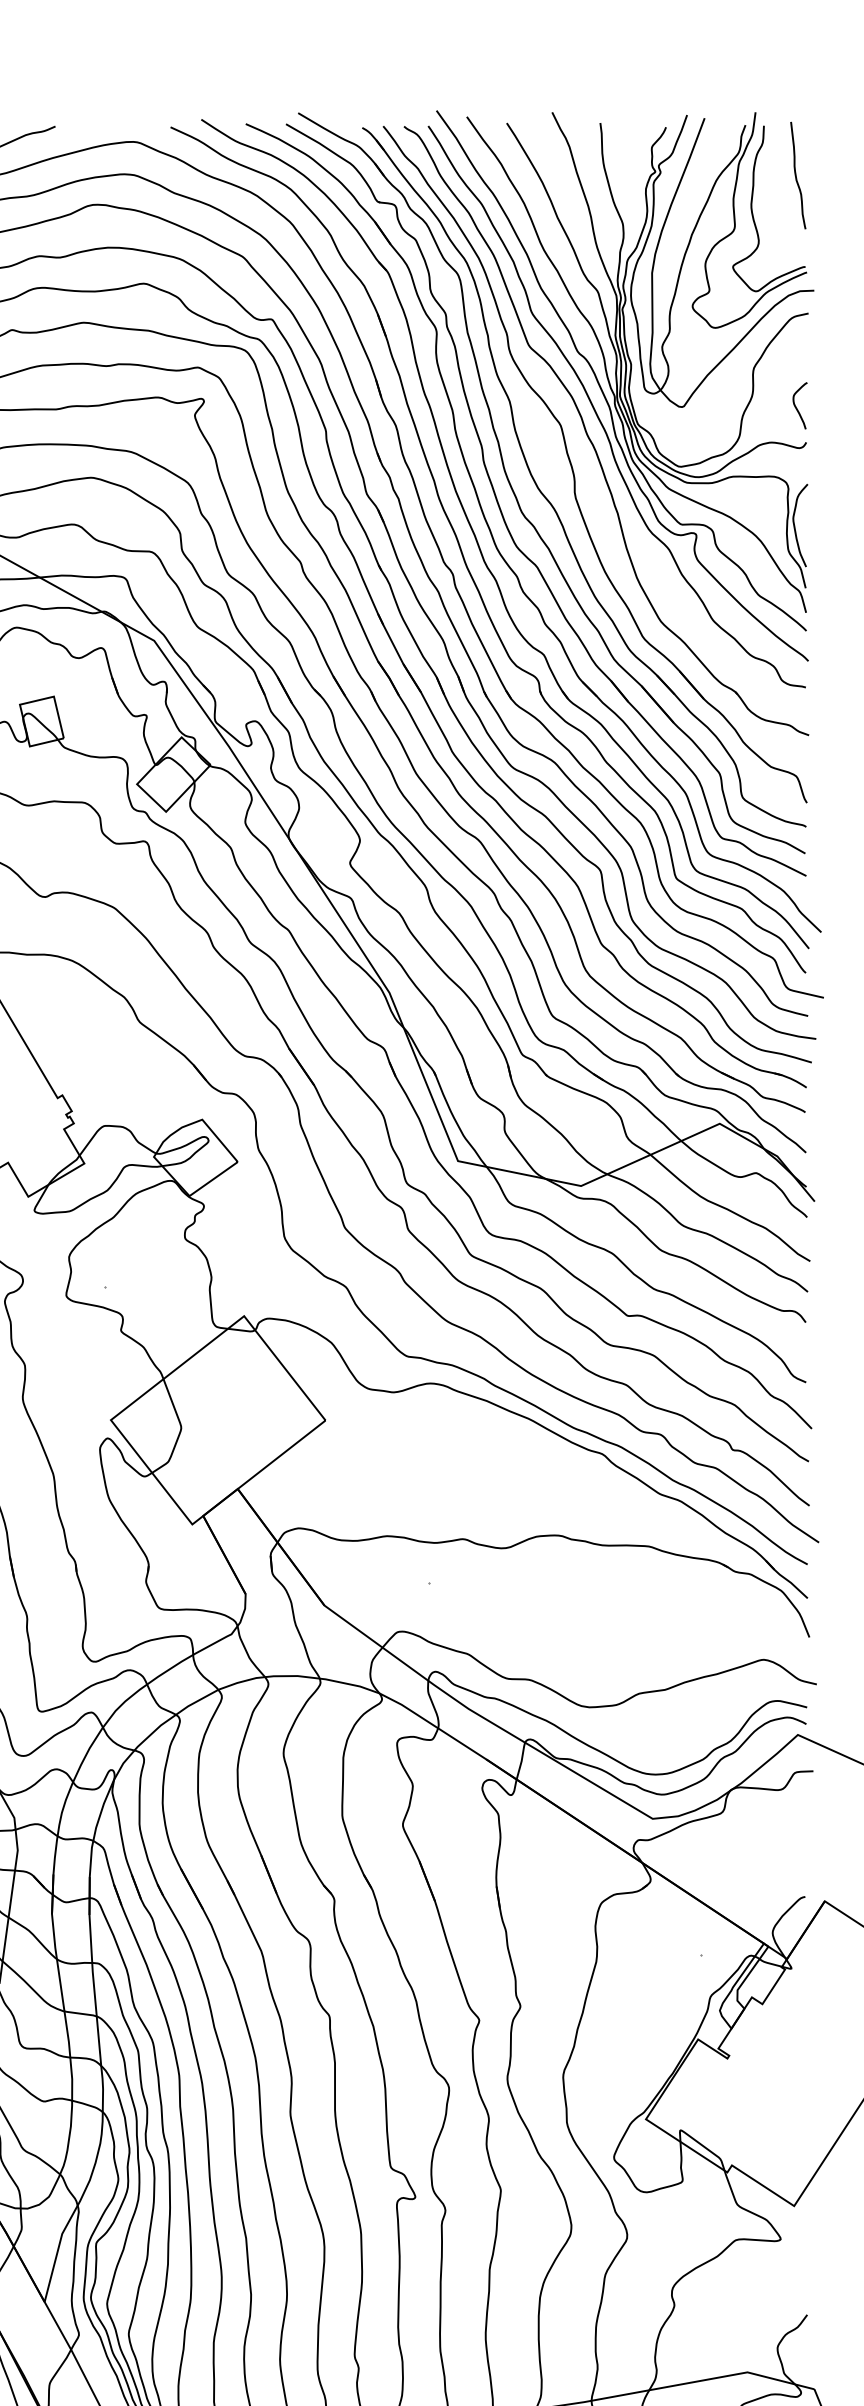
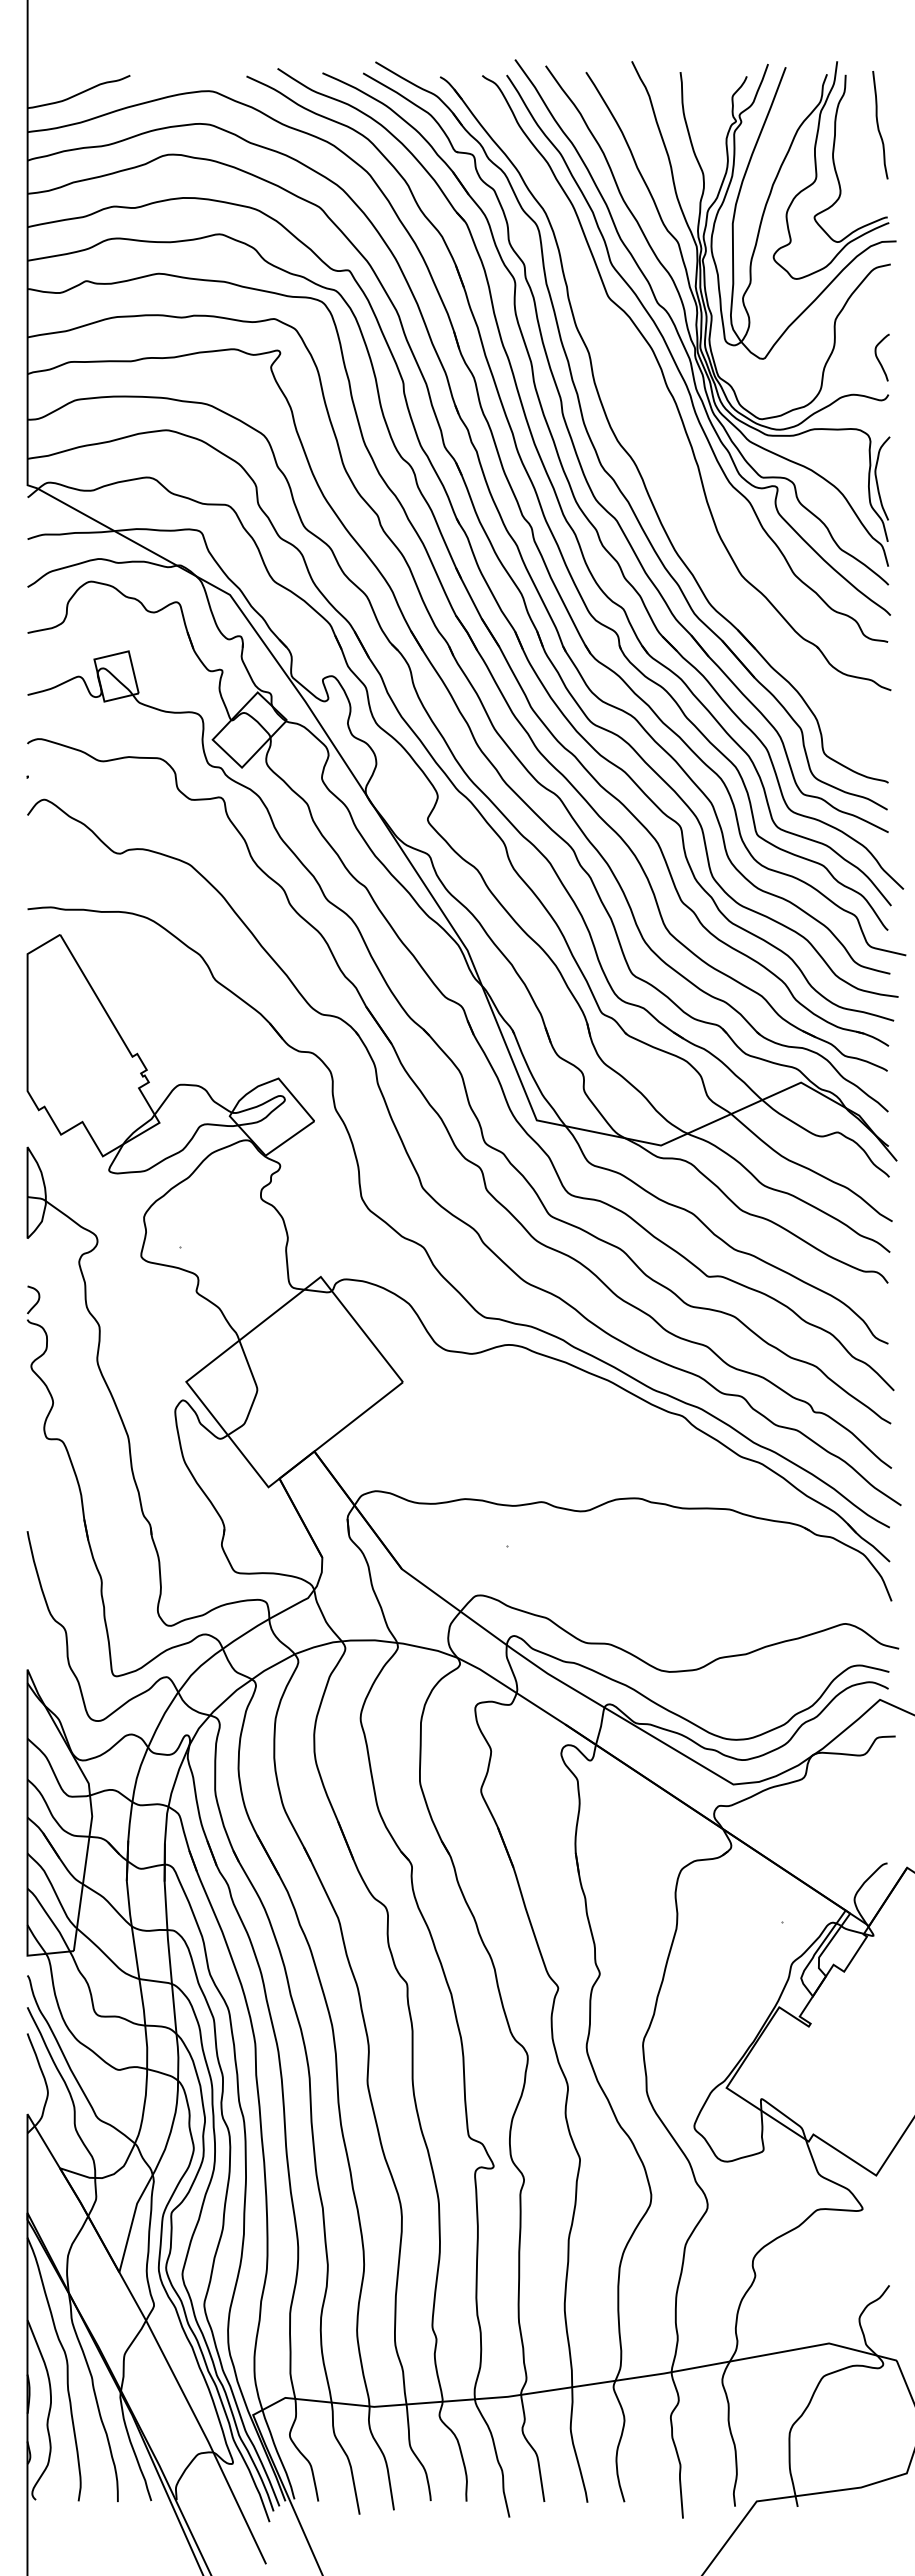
part: (573, 469) -> (653, 421), removed

